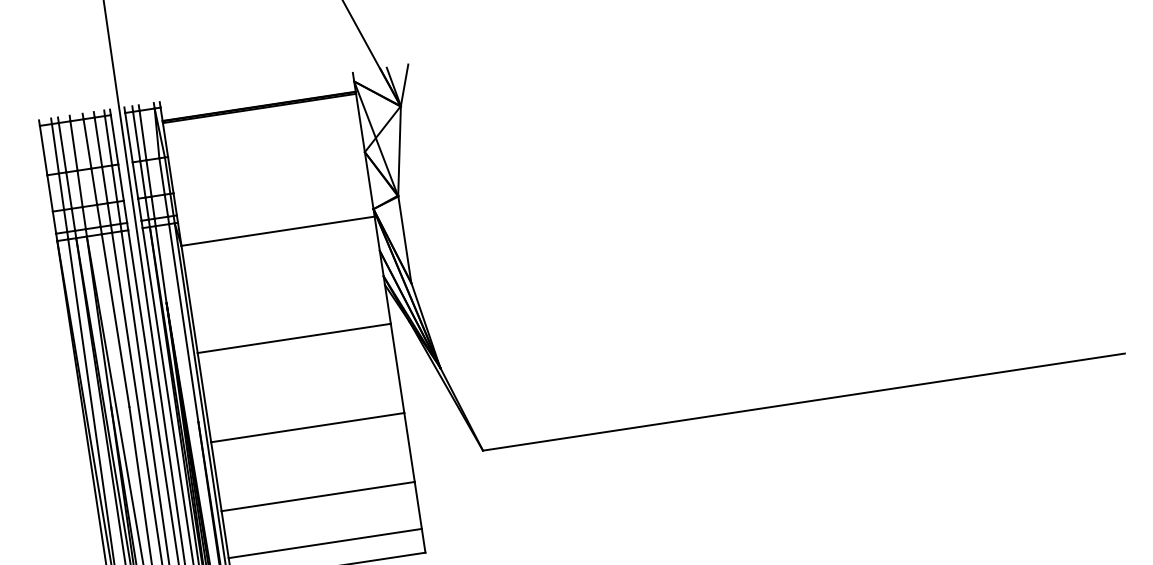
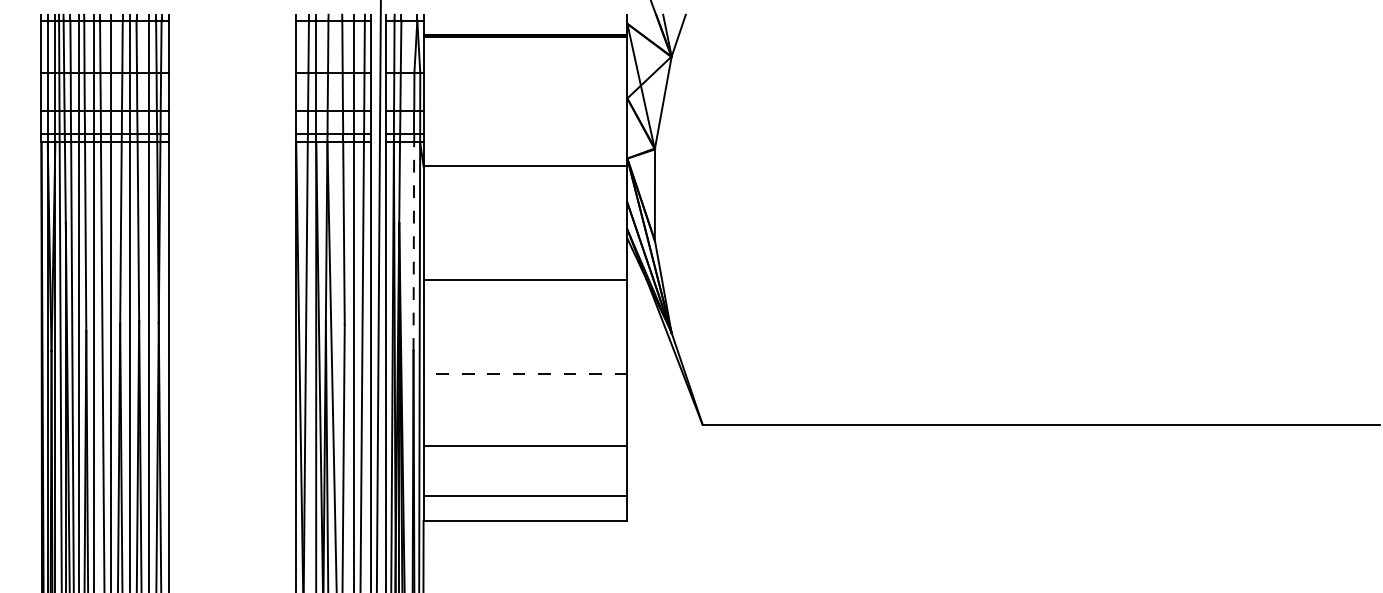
line: (183, 323) -> (413, 246), solid -> dashed
line: (307, 427) -> (525, 373), solid -> dashed

